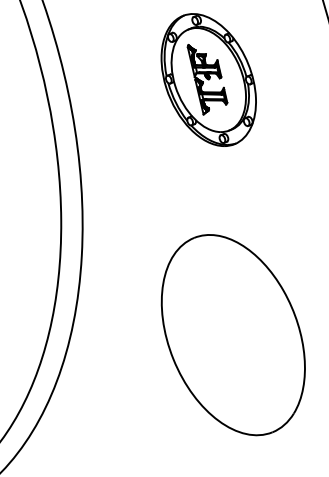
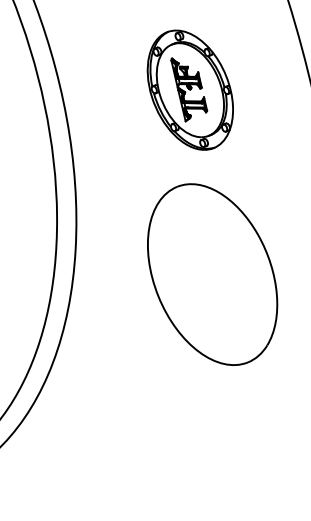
part: (233, 334) -> (212, 274), moved

